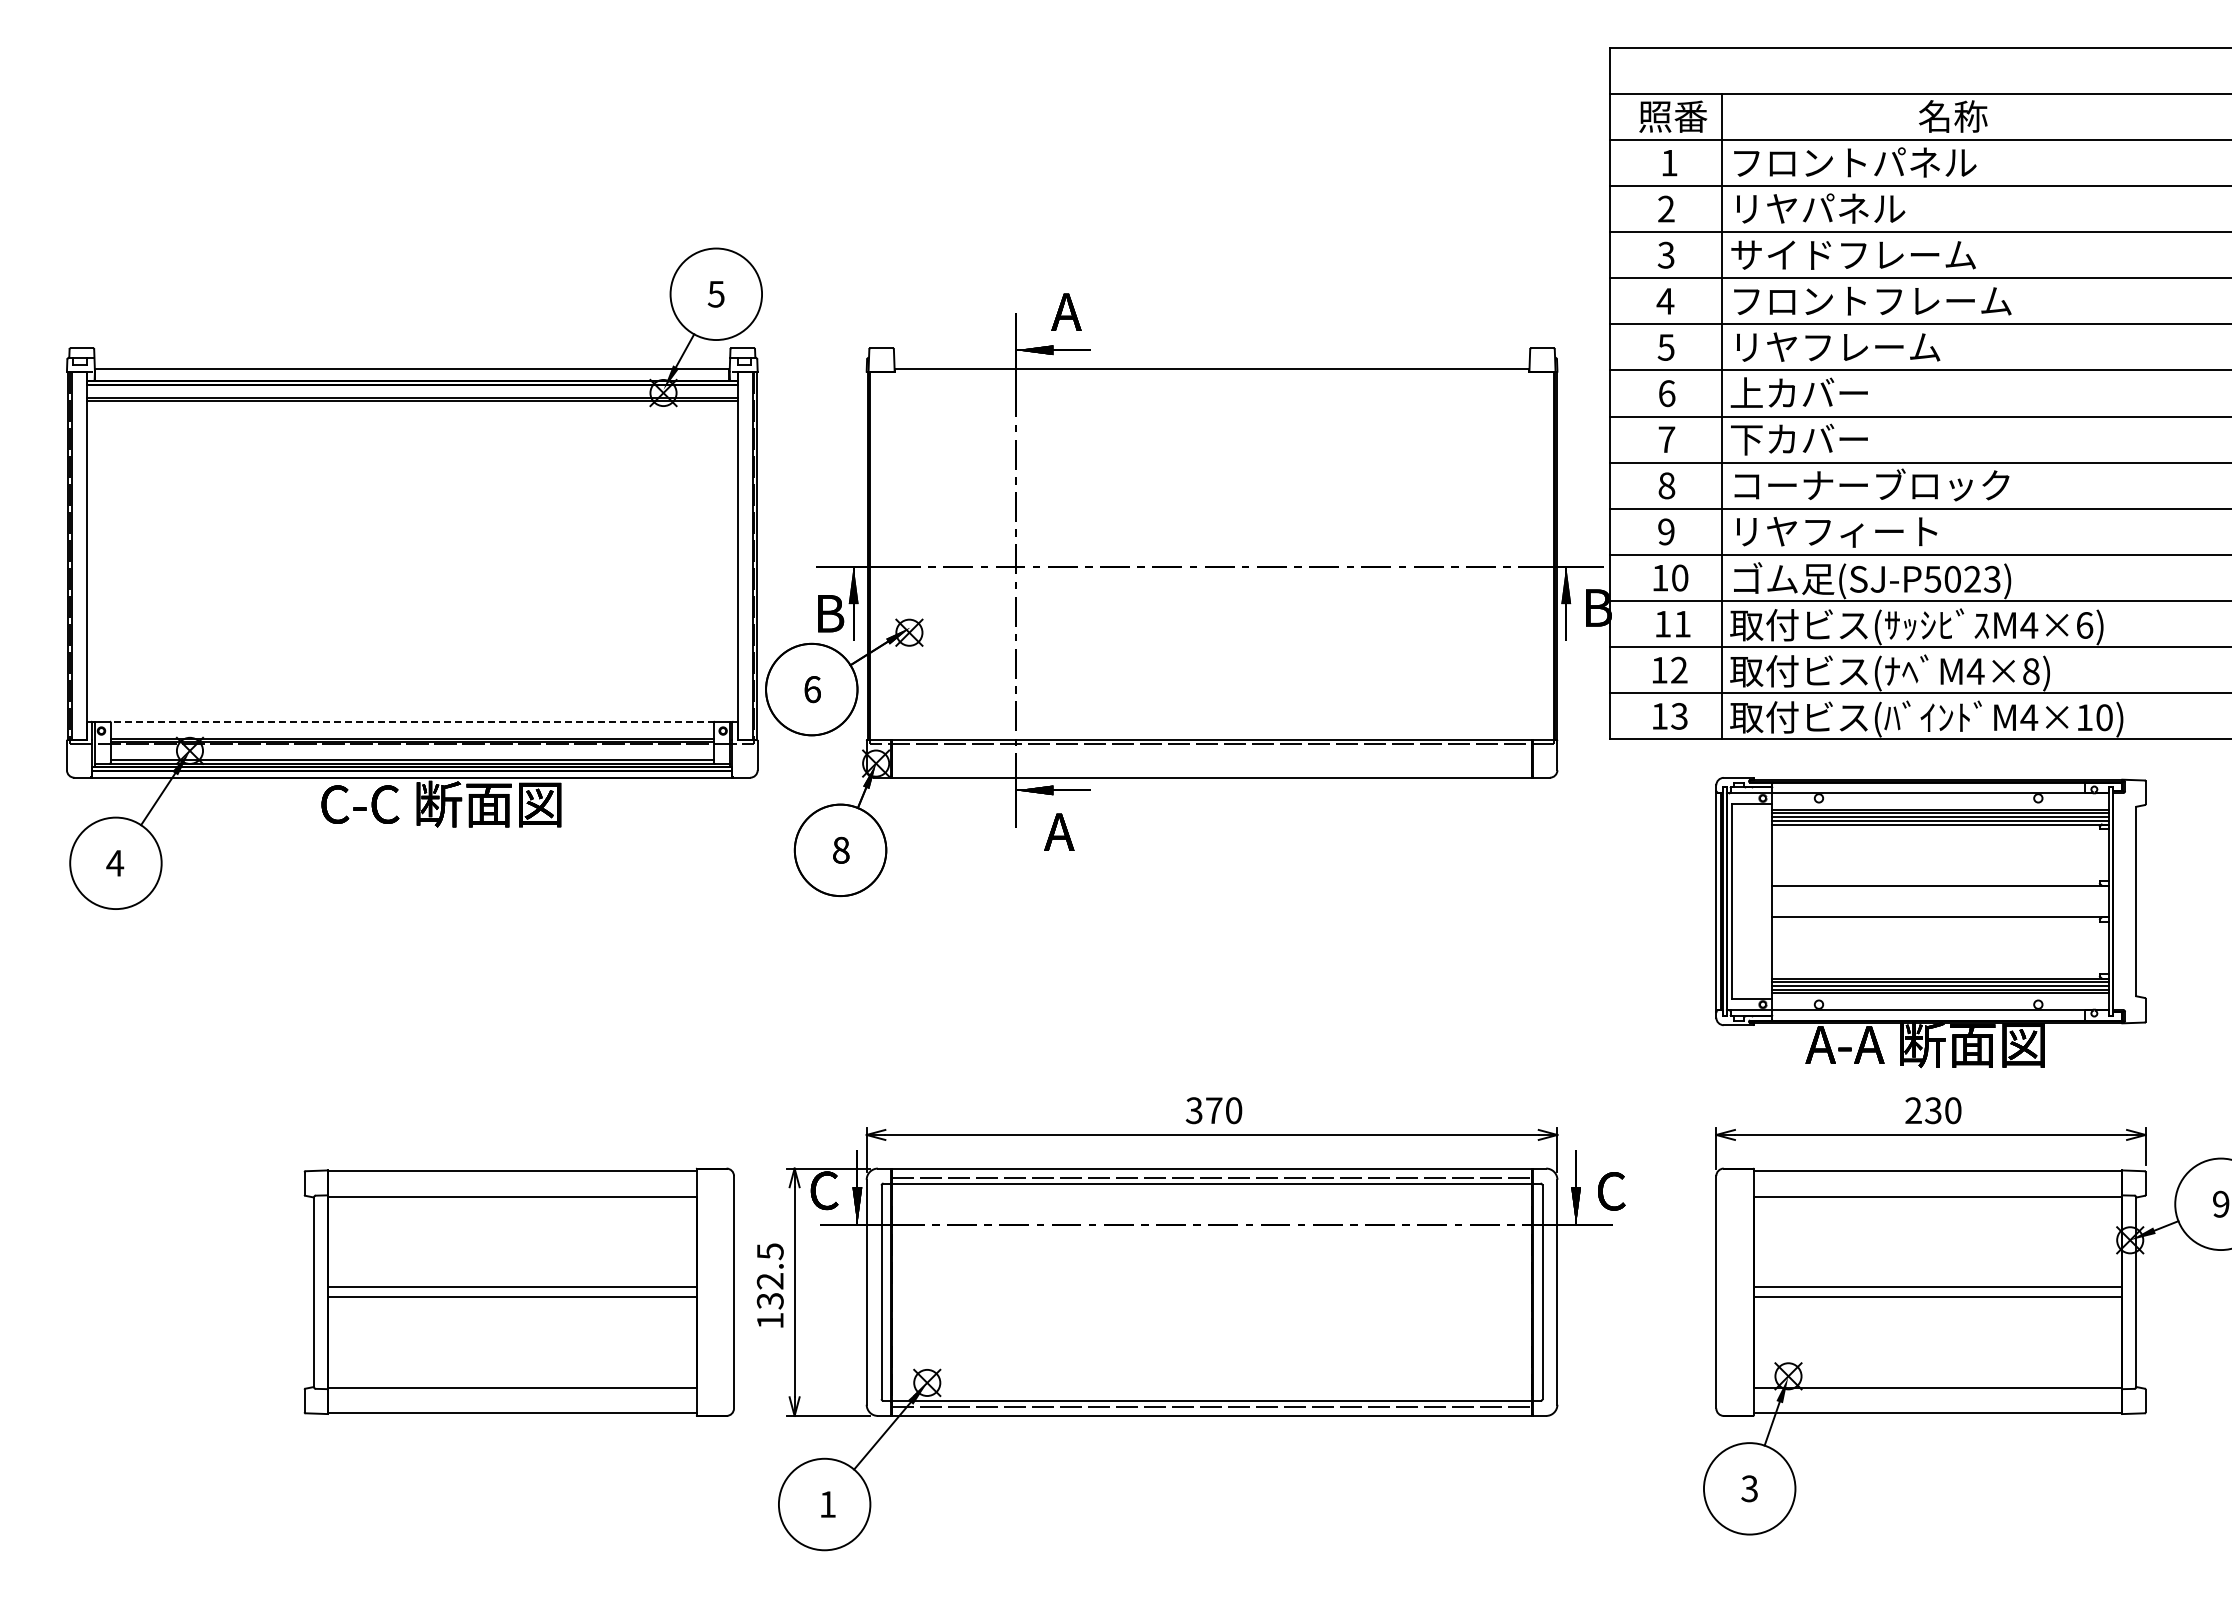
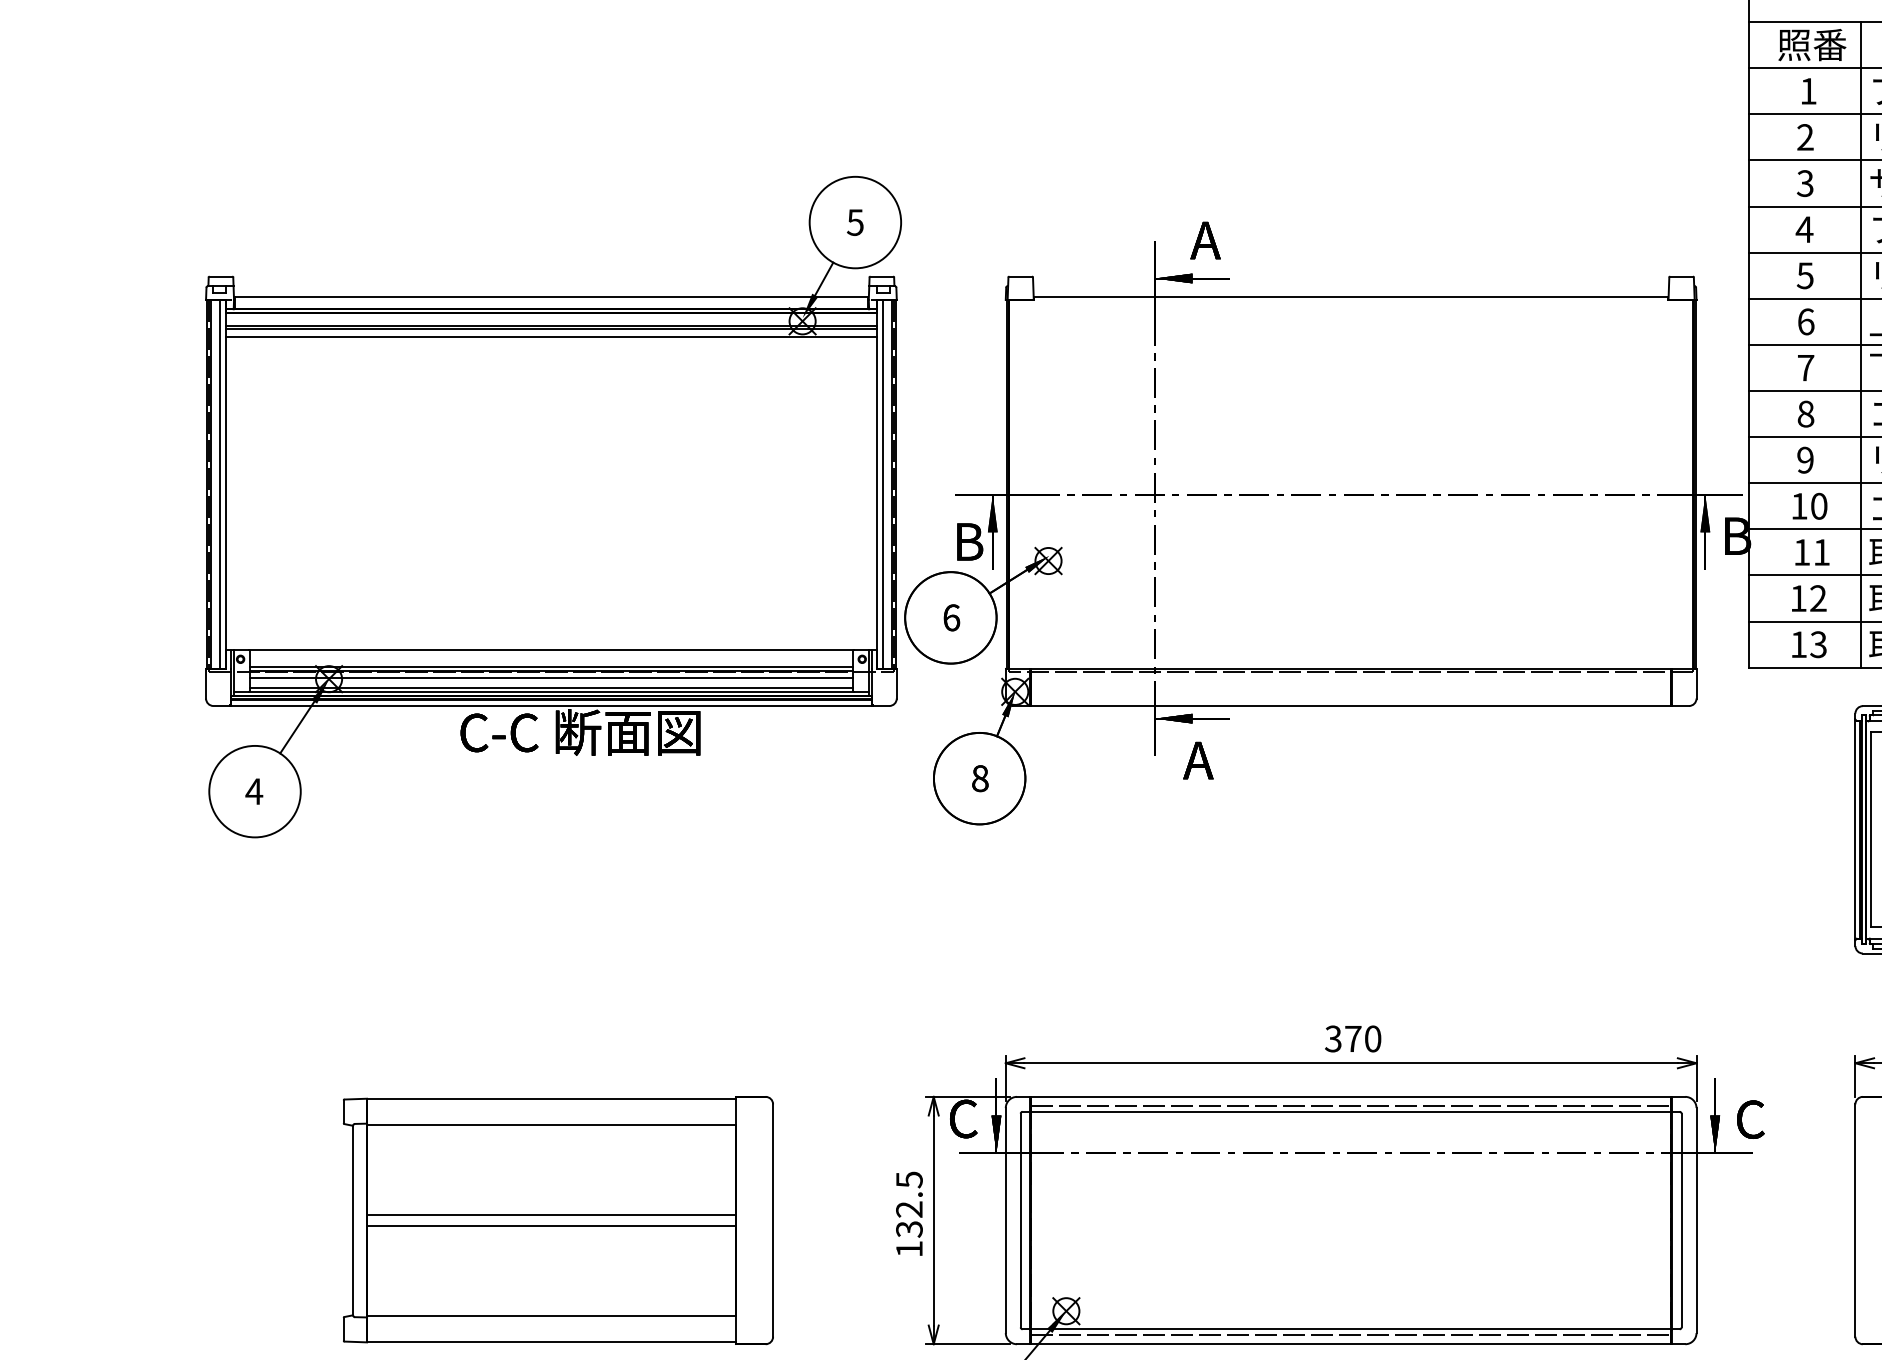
line: (412, 409) -> (551, 337), added
line: (80, 555) -> (219, 483), added
line: (743, 555) -> (882, 483), added
line: (411, 721) -> (550, 649), dashed -> solid
line: (411, 749) -> (550, 677), added
part: (518, 1291) -> (557, 1219), moved

